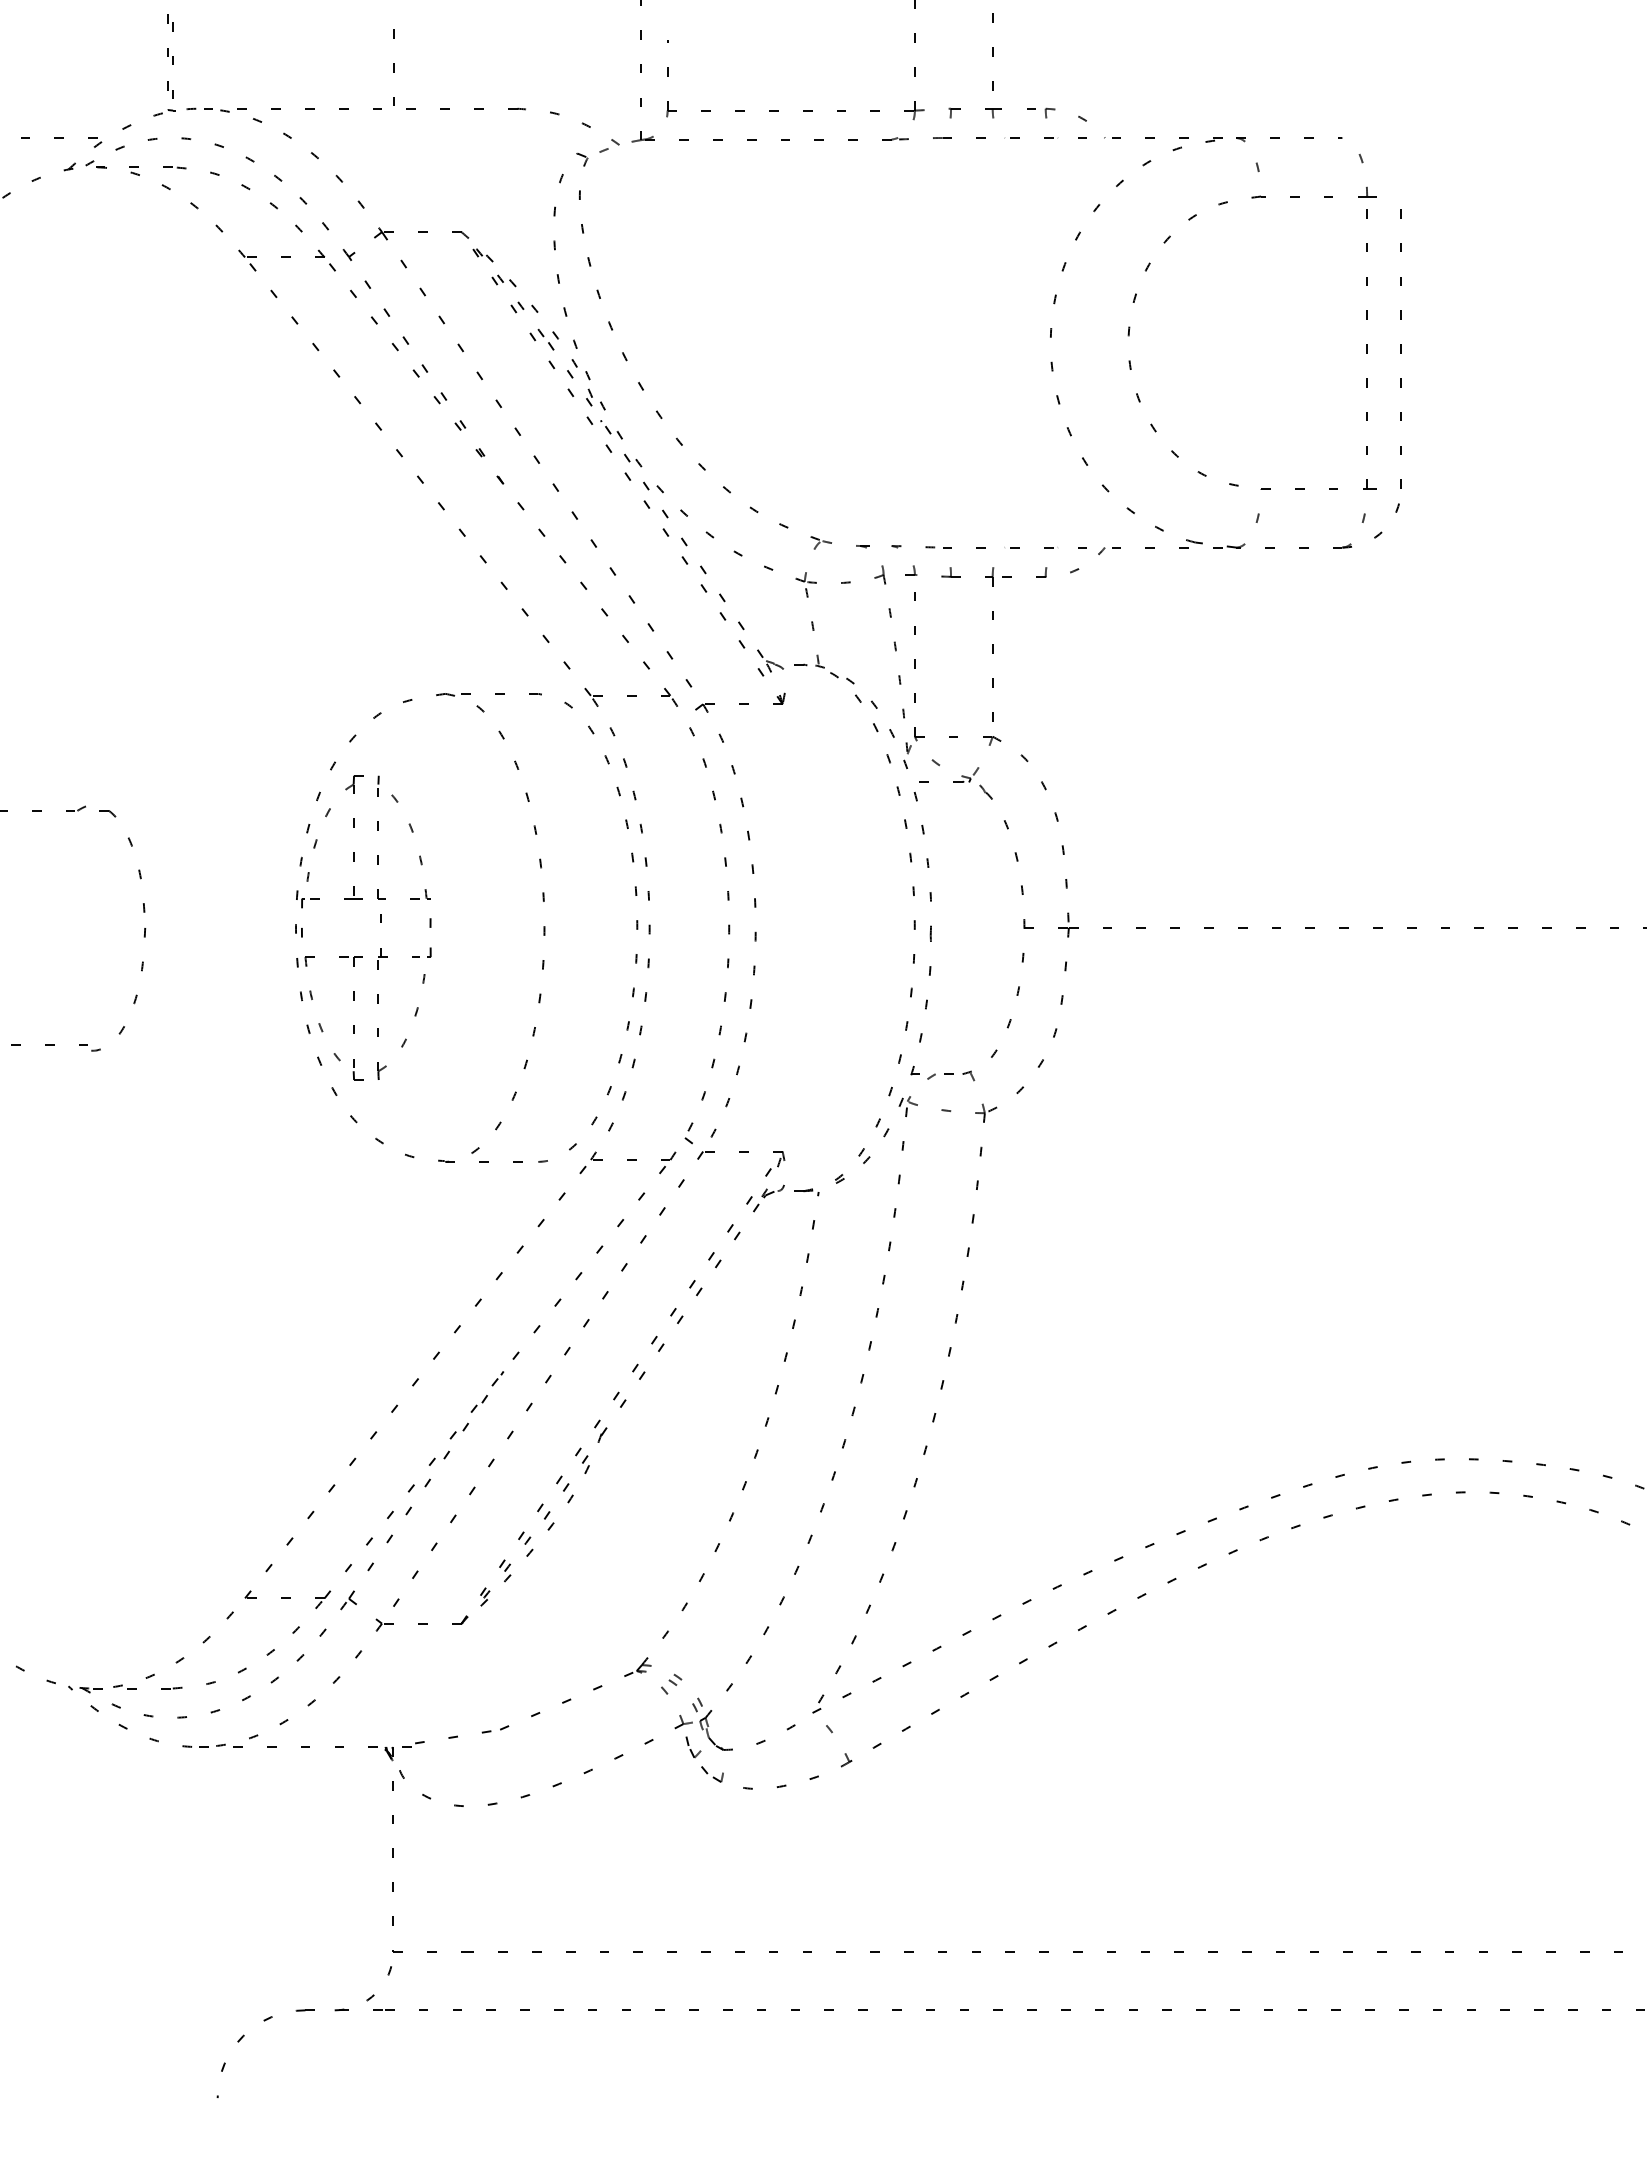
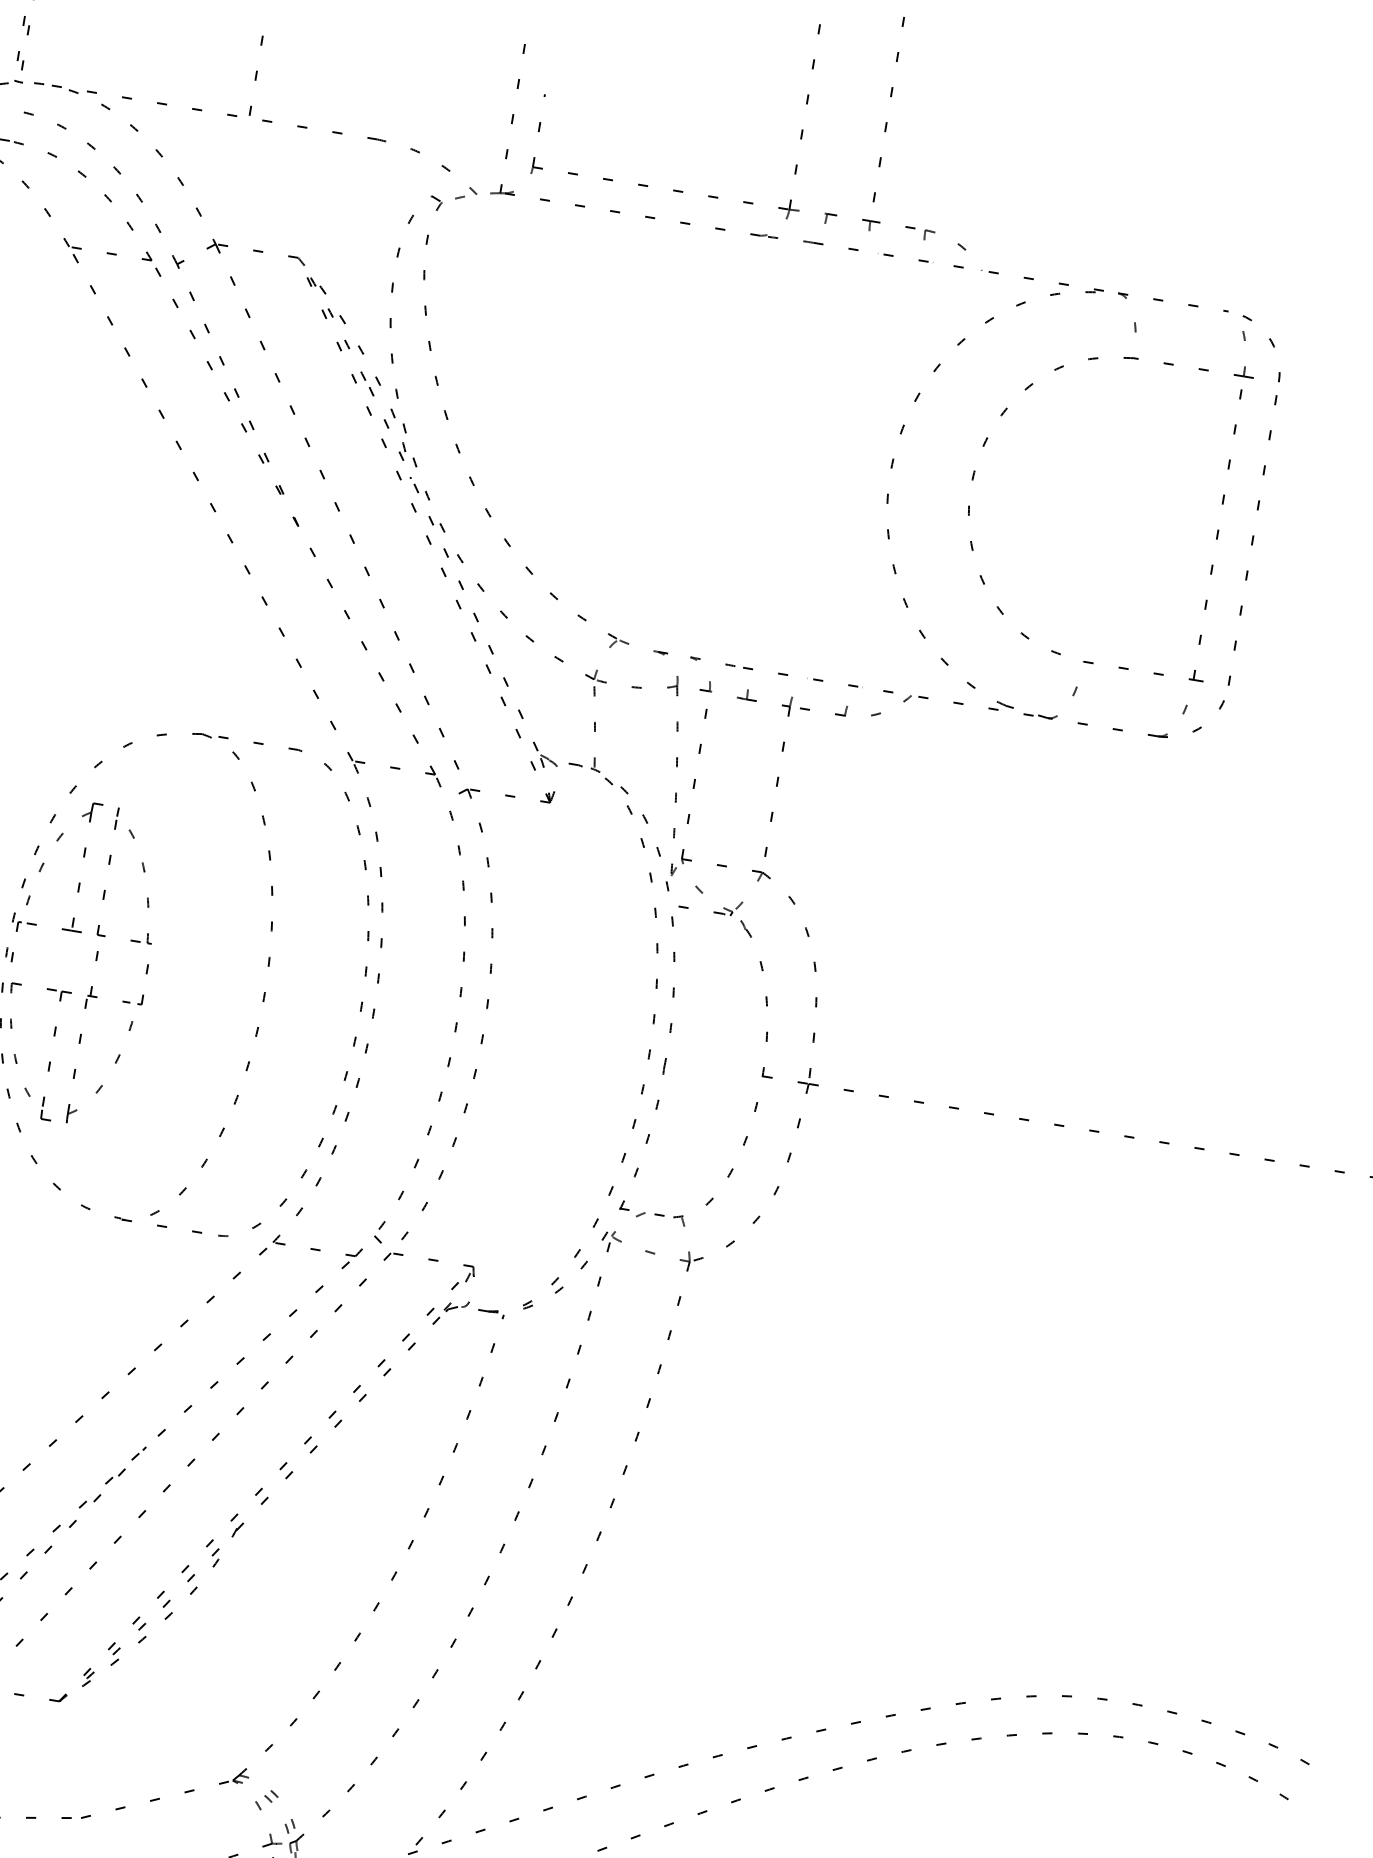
arc: (1388, 162) -> (1271, 344), added

